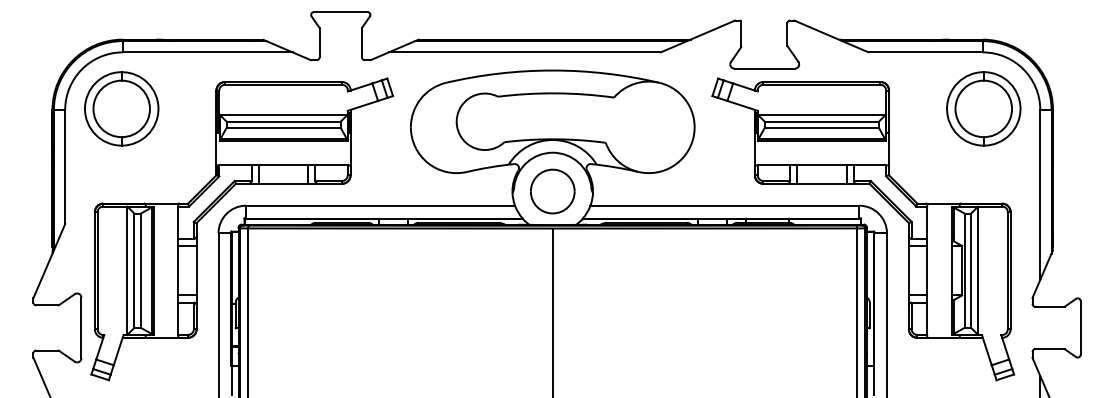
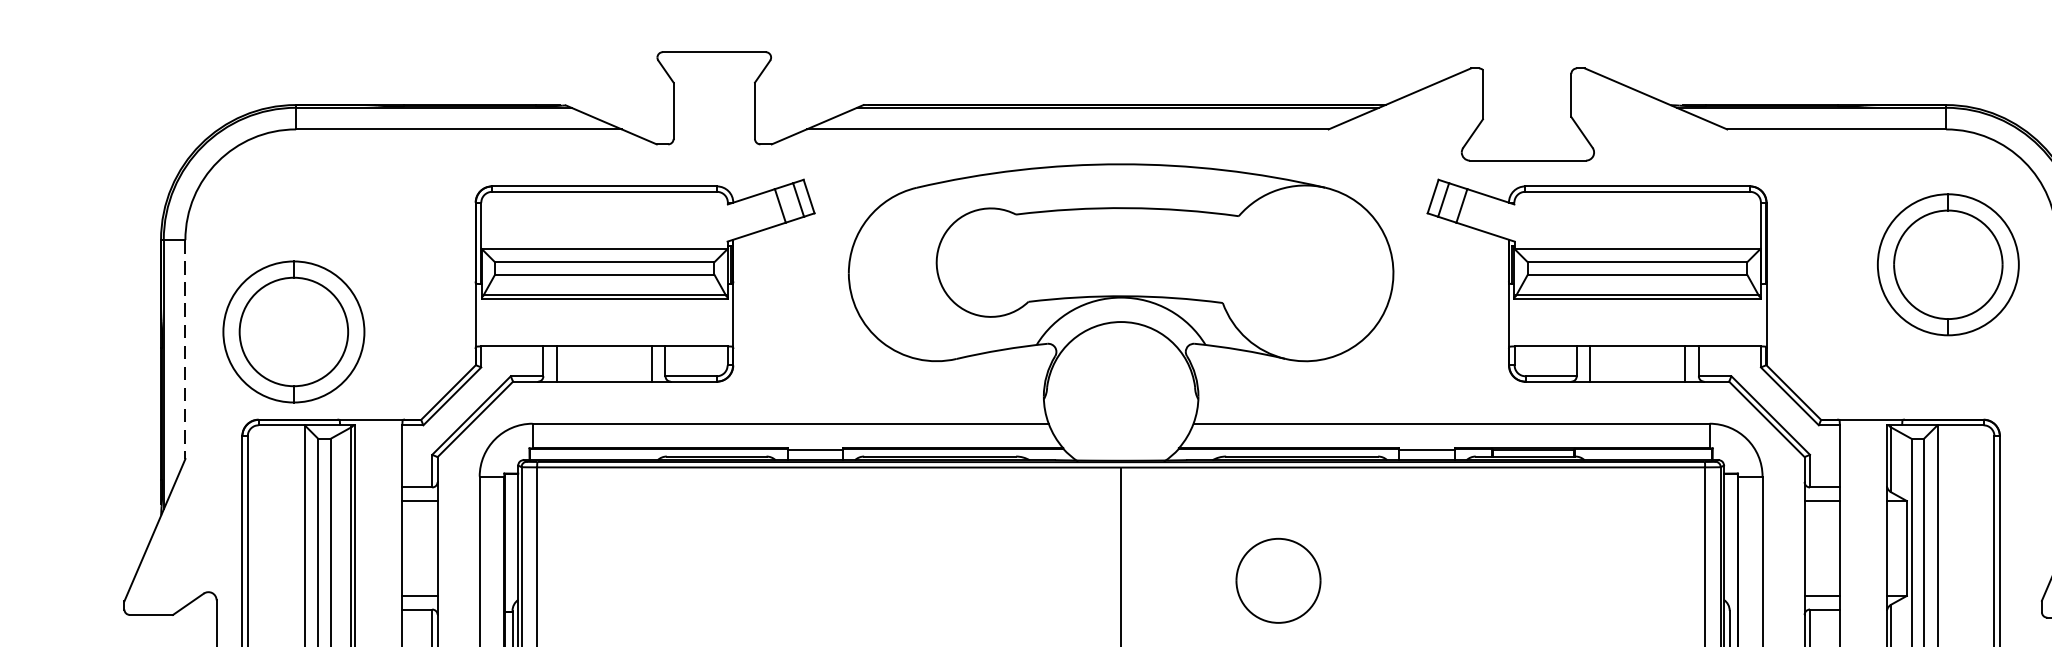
part: (121, 108) -> (293, 331), moved
part: (983, 108) -> (1947, 264), moved
line: (65, 167) -> (185, 350), solid -> dashed
part: (552, 191) -> (1278, 580), moved

